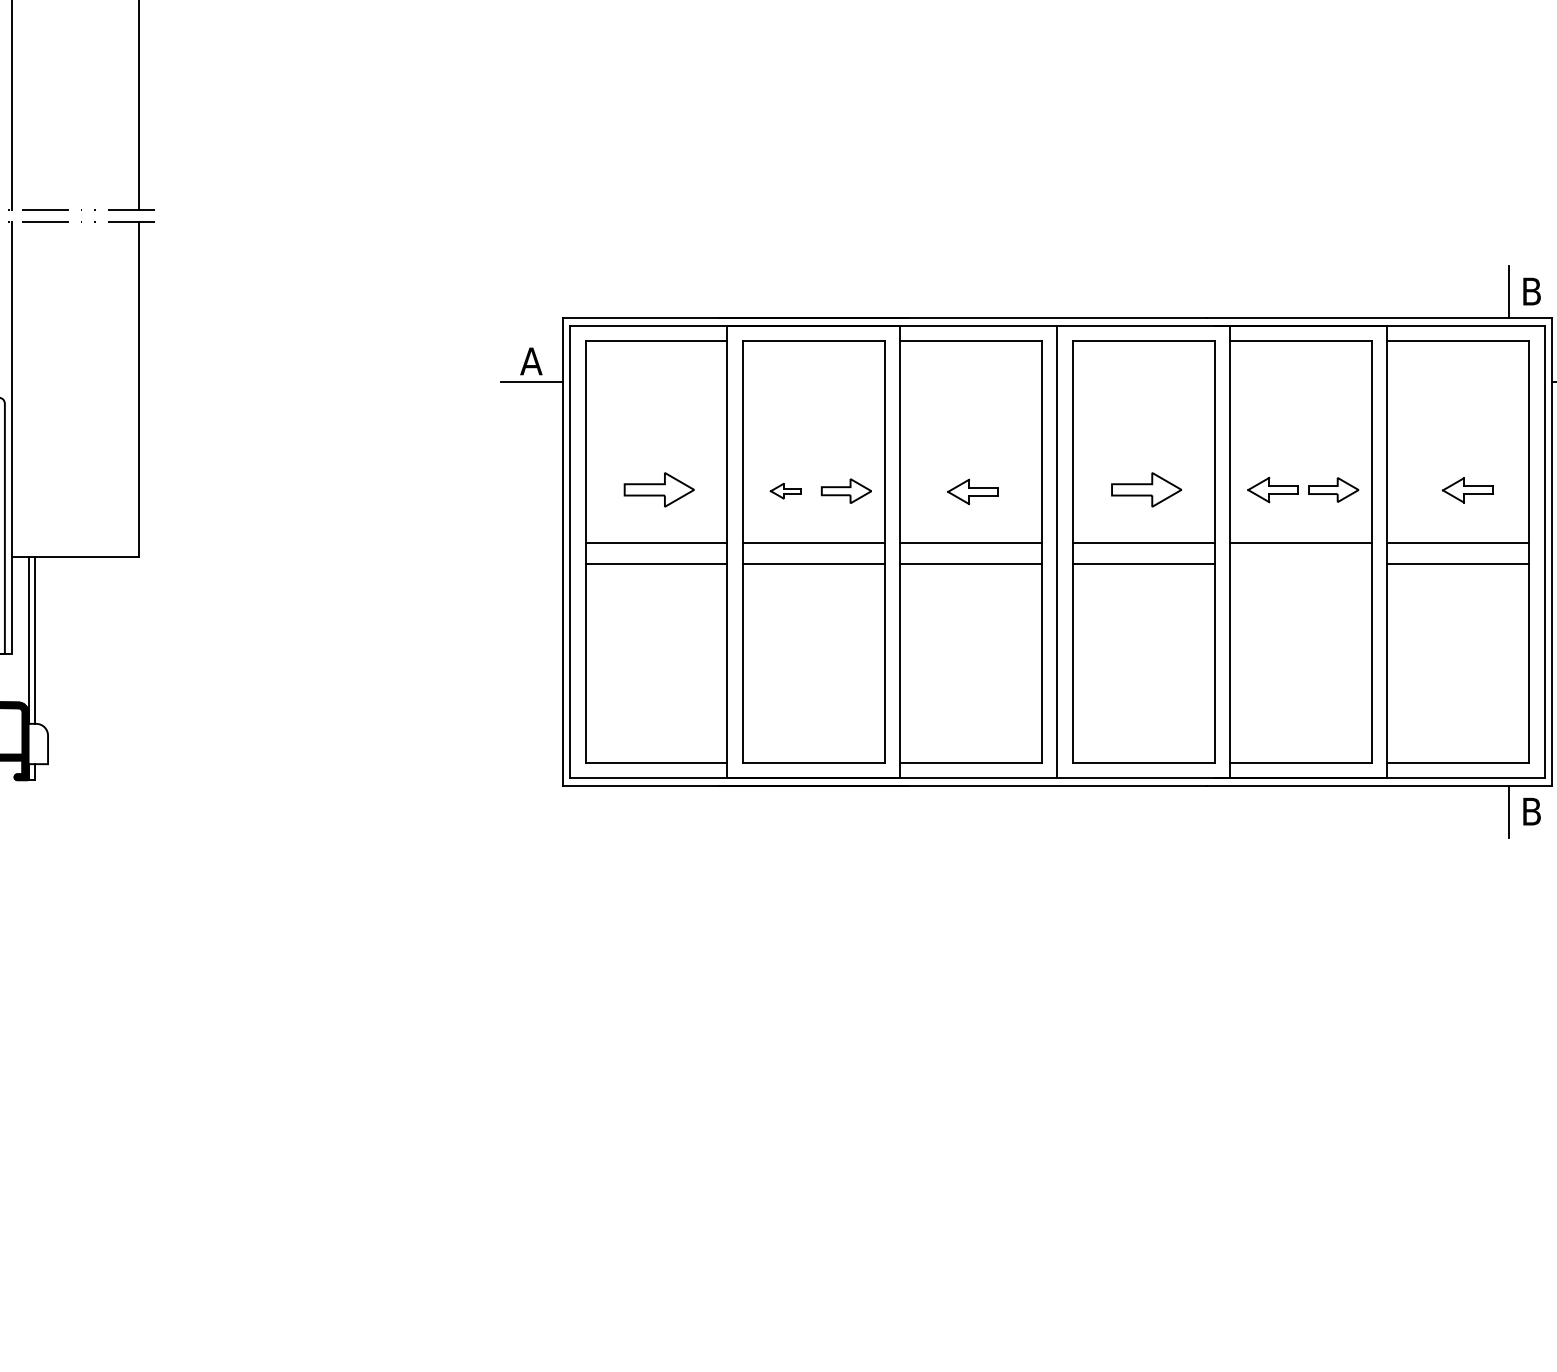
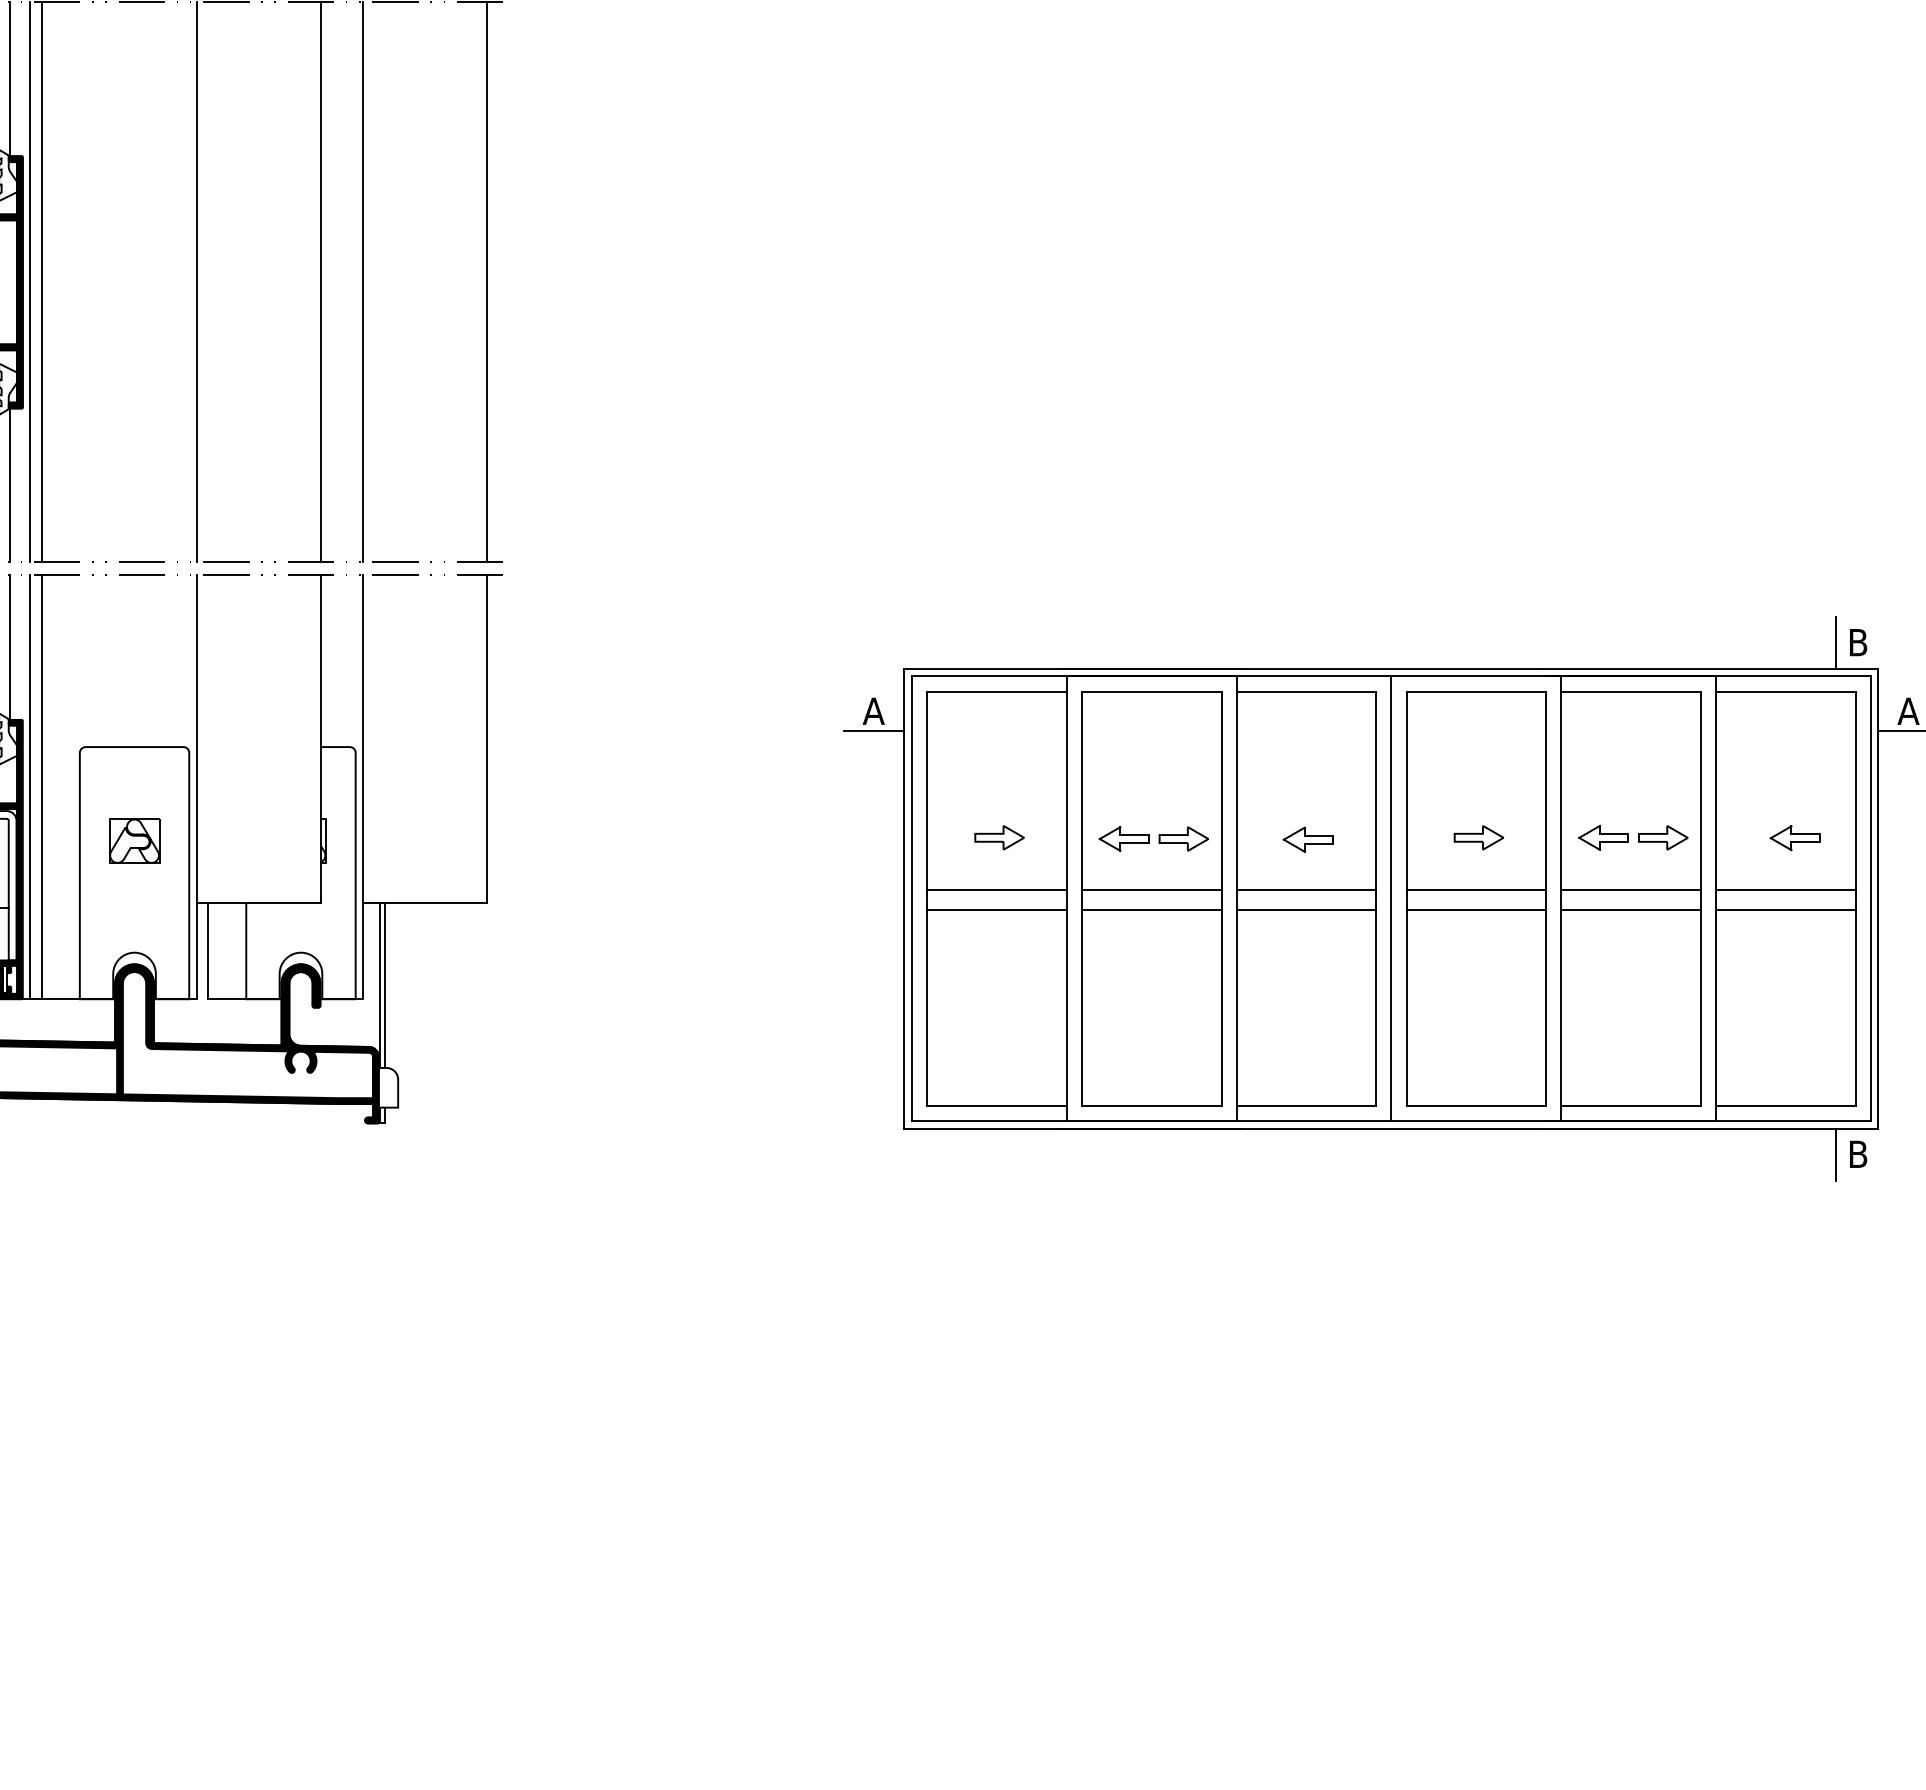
part: (659, 489) -> (999, 837), size x0.71
part: (1145, 489) -> (1478, 837), size x0.71
part: (785, 490) -> (1123, 838), size x1.67
line: (1300, 563) -> (1630, 910), added

